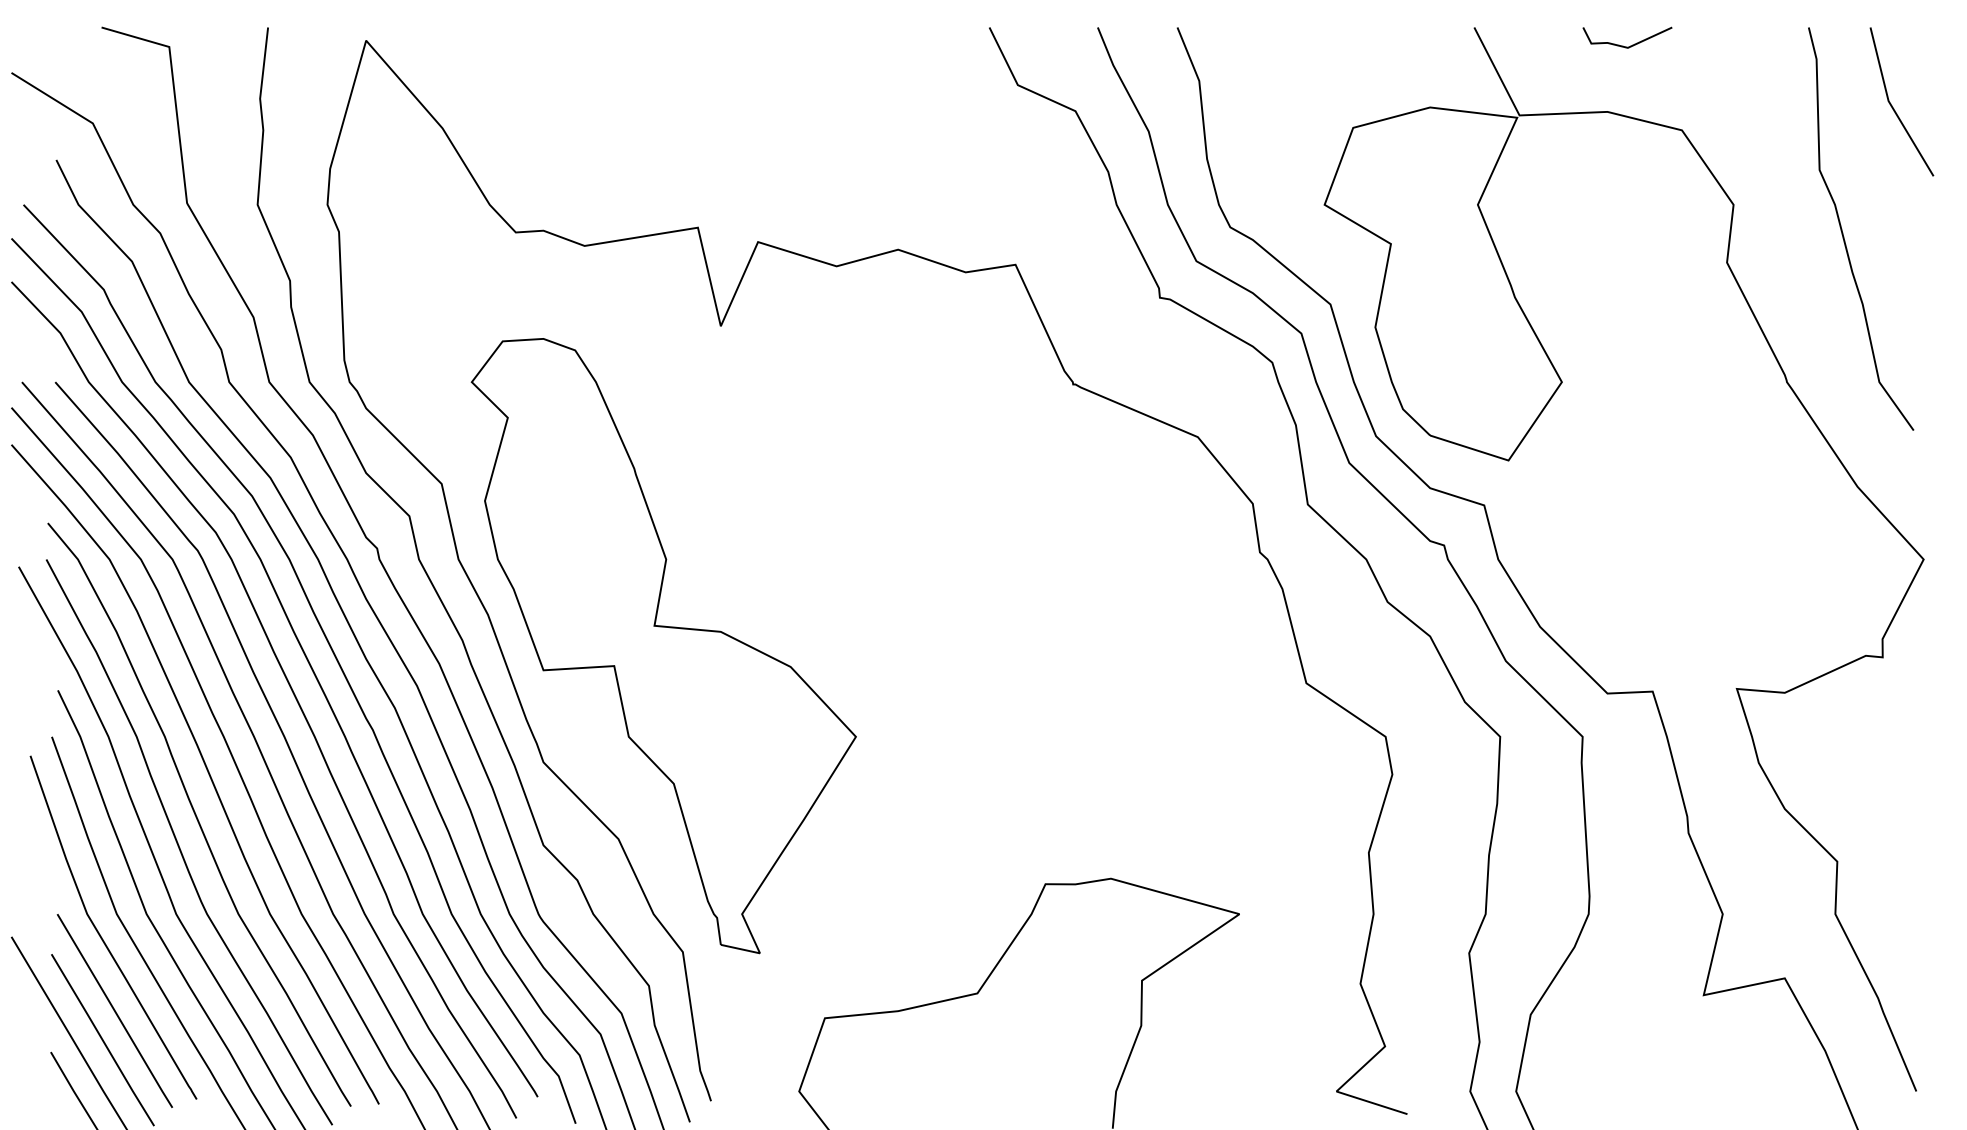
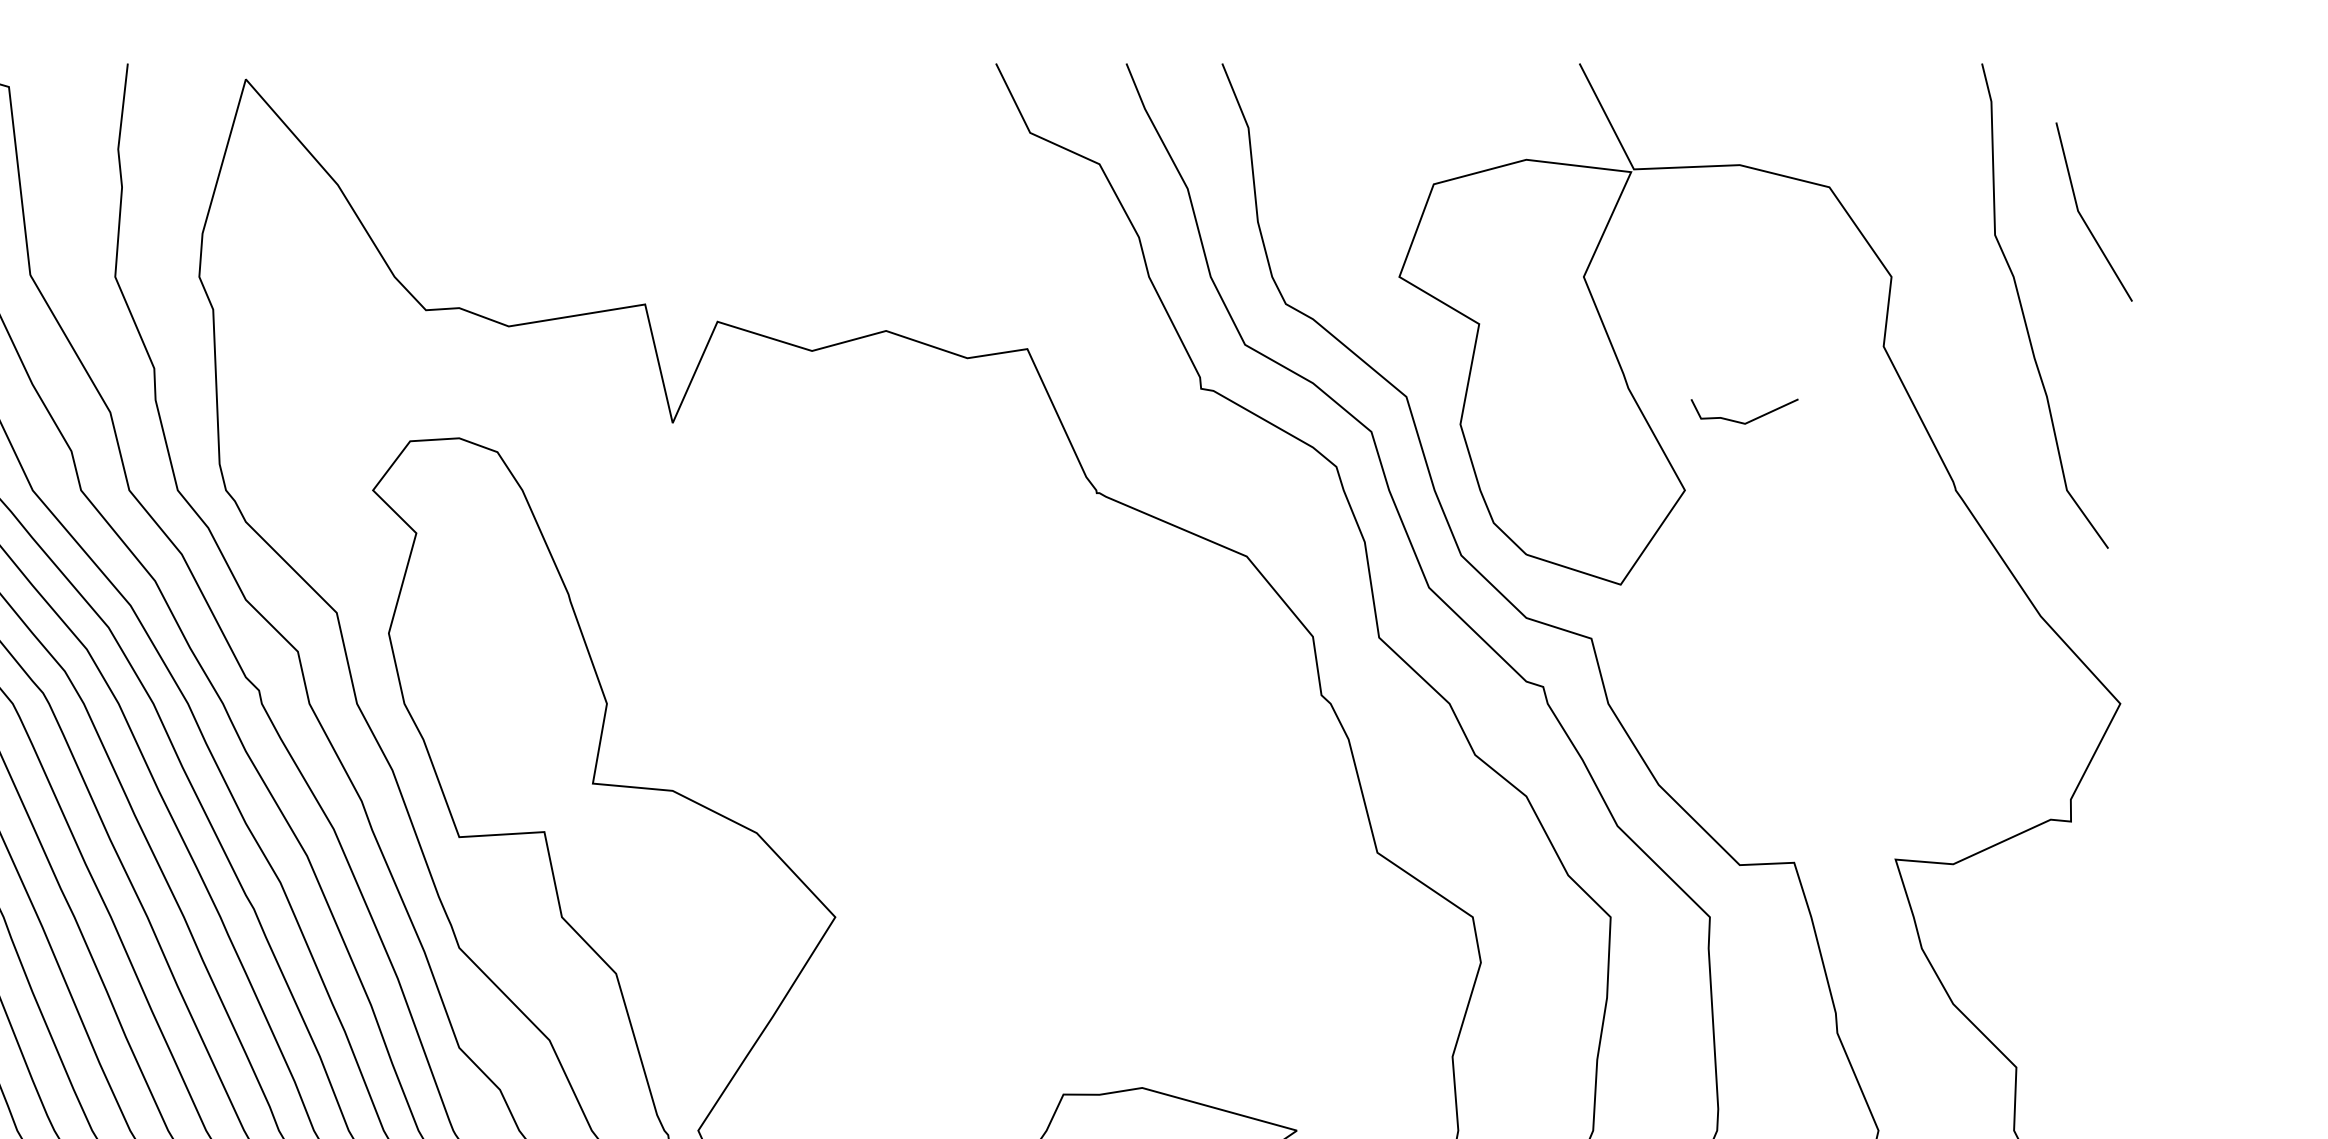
line: (1630, 45) -> (1748, 420), moved
line: (1892, 105) -> (2082, 216), moved

